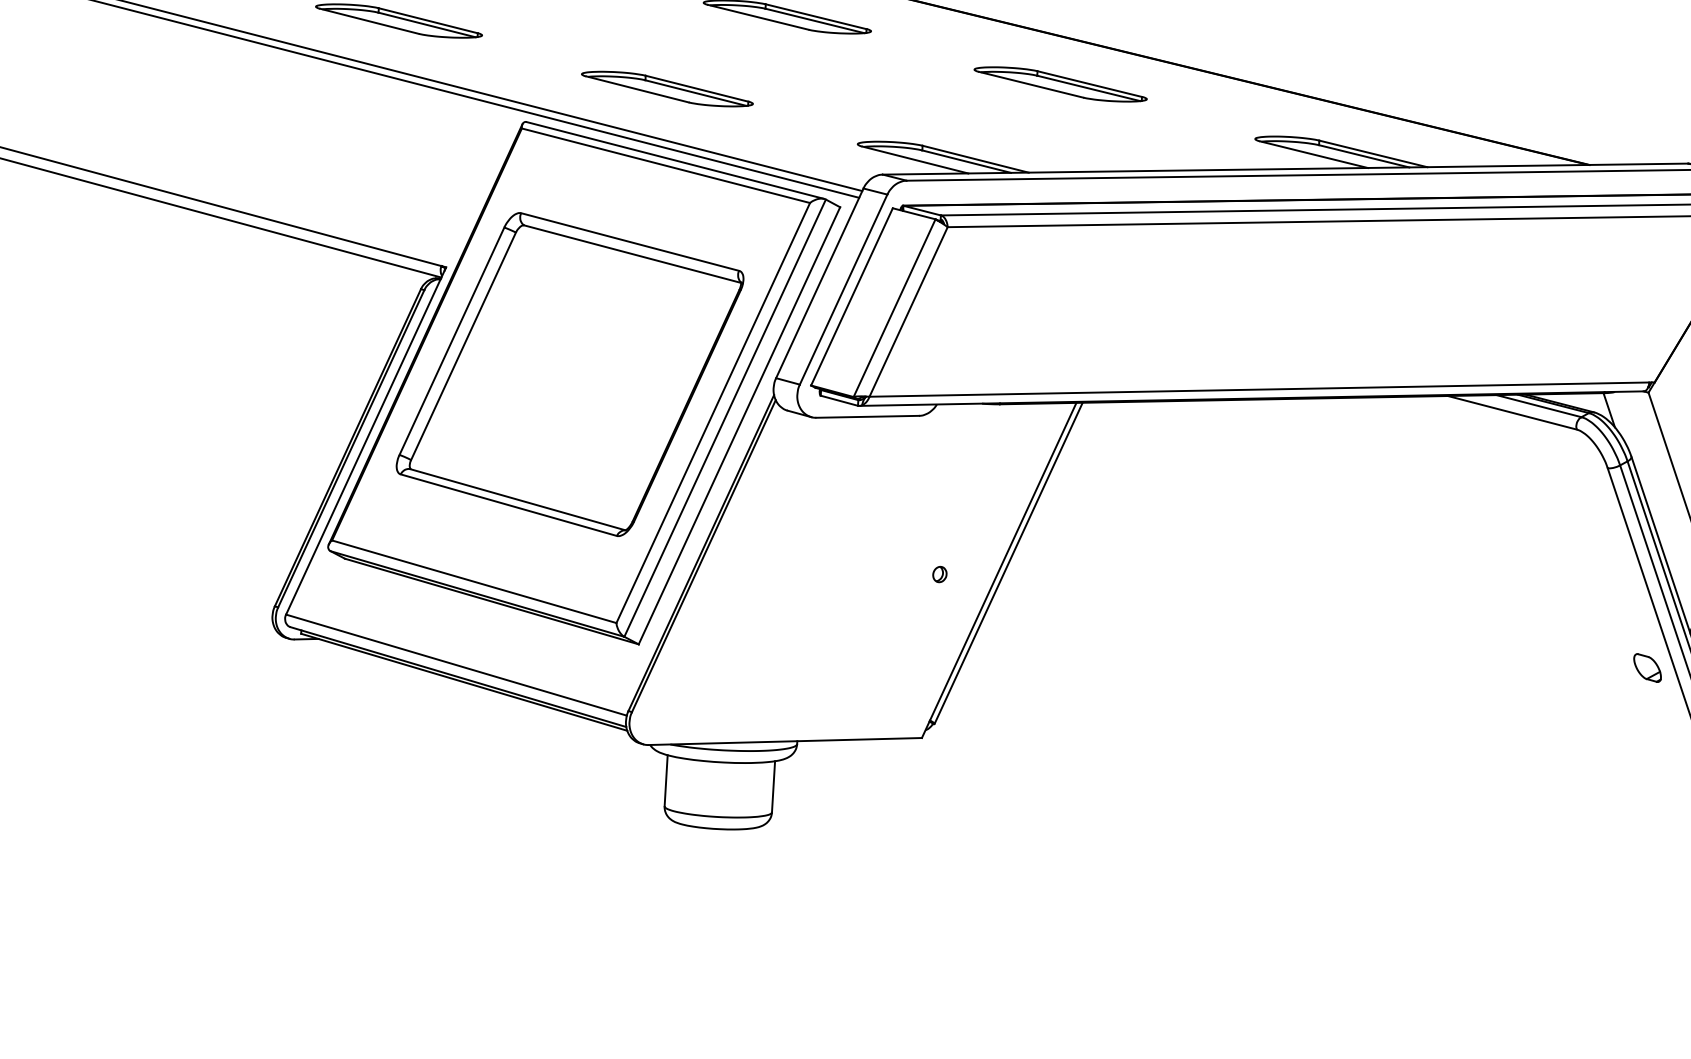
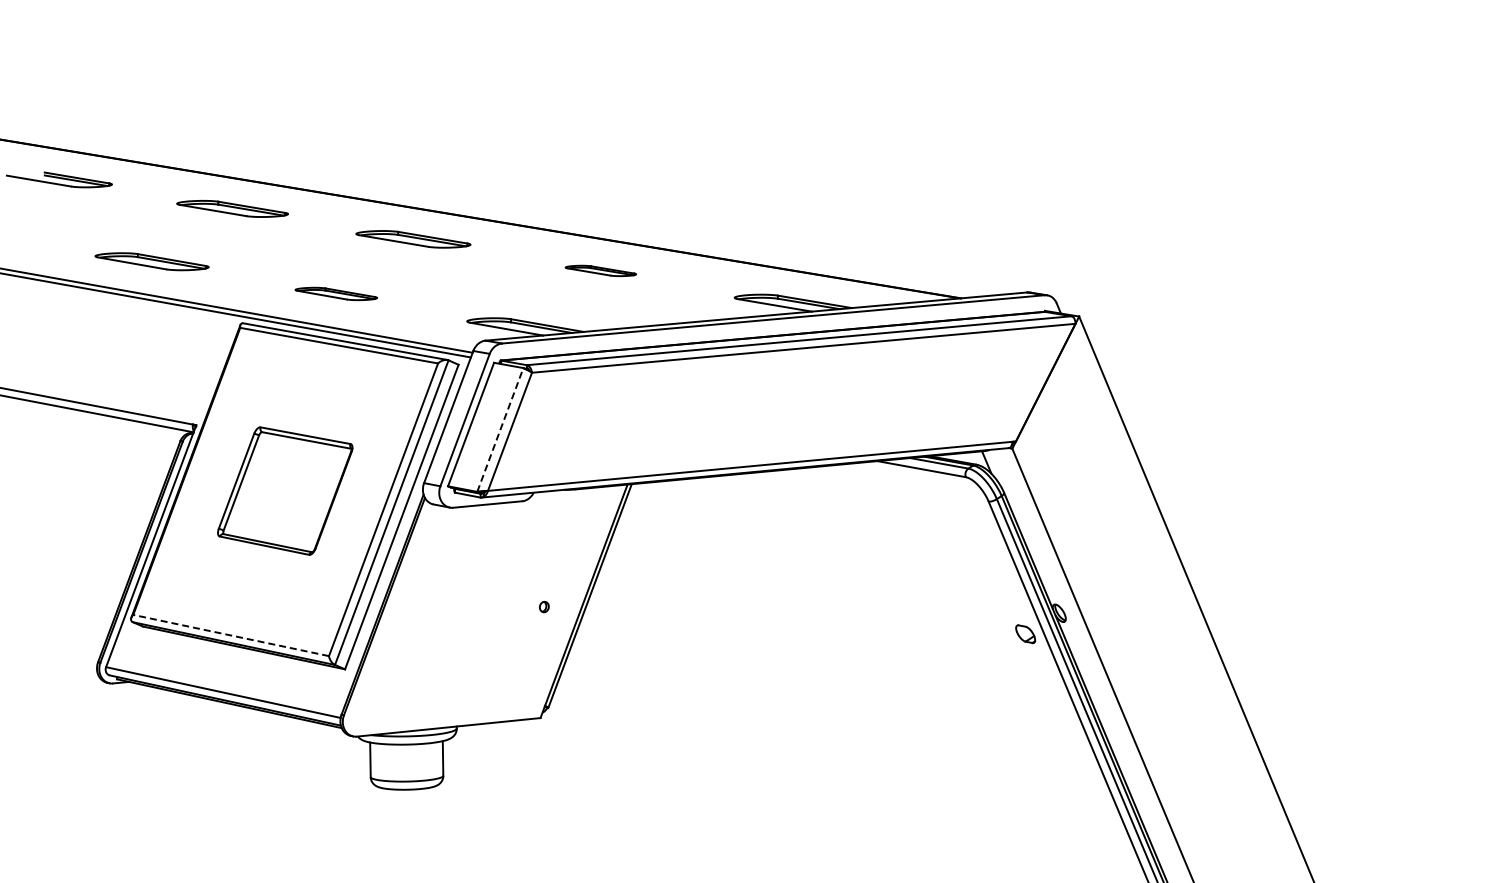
part: (1060, 83) -> (600, 270), size x0.6
part: (667, 88) -> (336, 293), size x0.7
line: (894, 307) -> (500, 429), solid -> dashed
part: (570, 373) -> (285, 490), size x0.6
line: (474, 581) -> (231, 635), solid -> dashed

